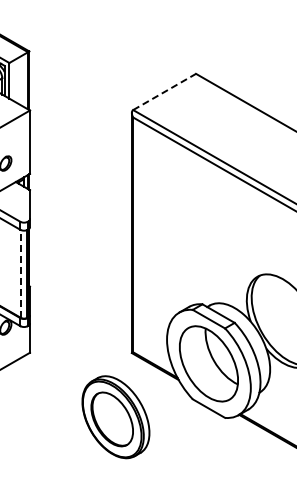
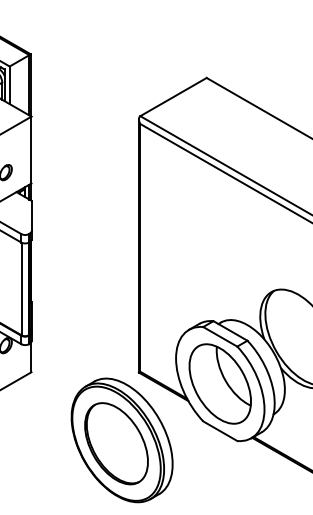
line: (165, 91) -> (174, 96), dashed -> solid
line: (20, 273) -> (21, 288), dashed -> solid
part: (115, 416) -> (121, 439), size x1.43

